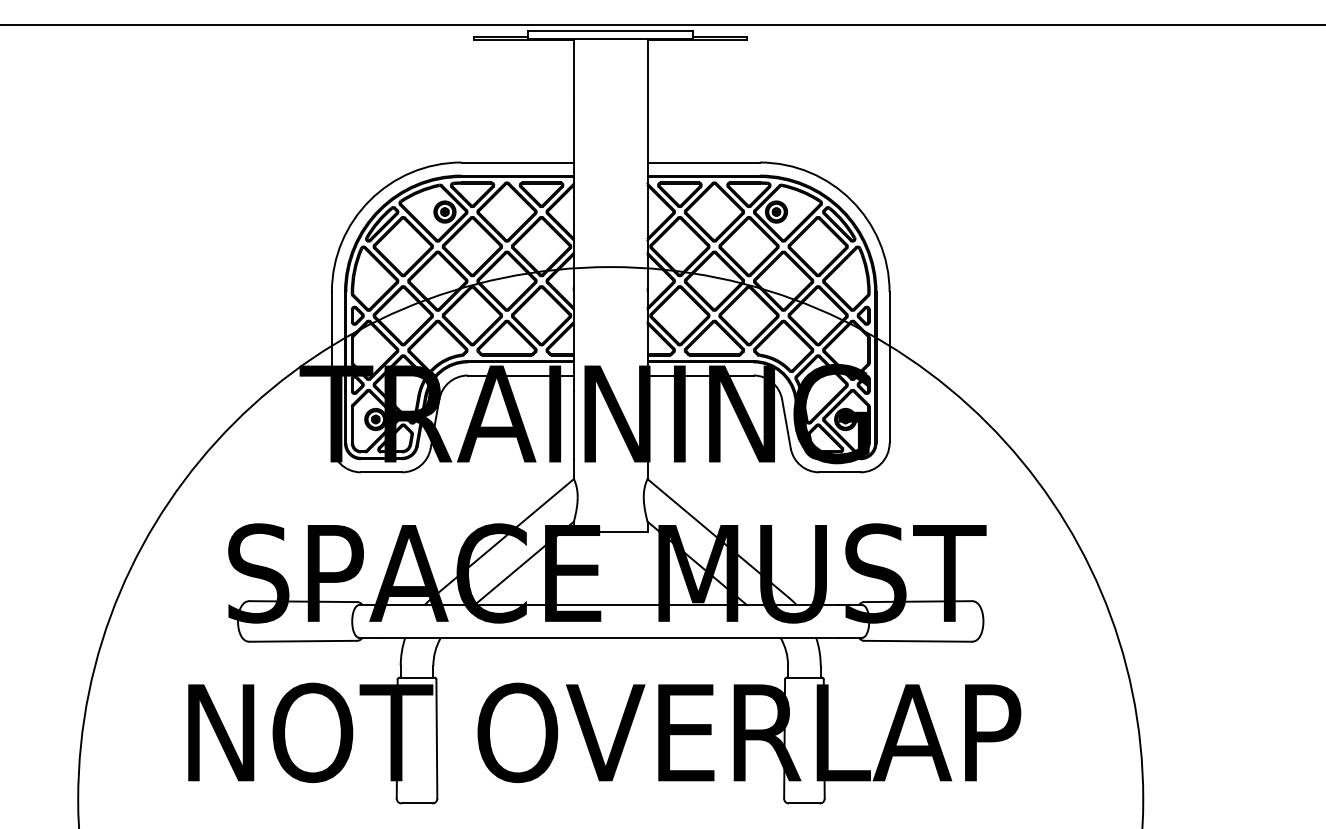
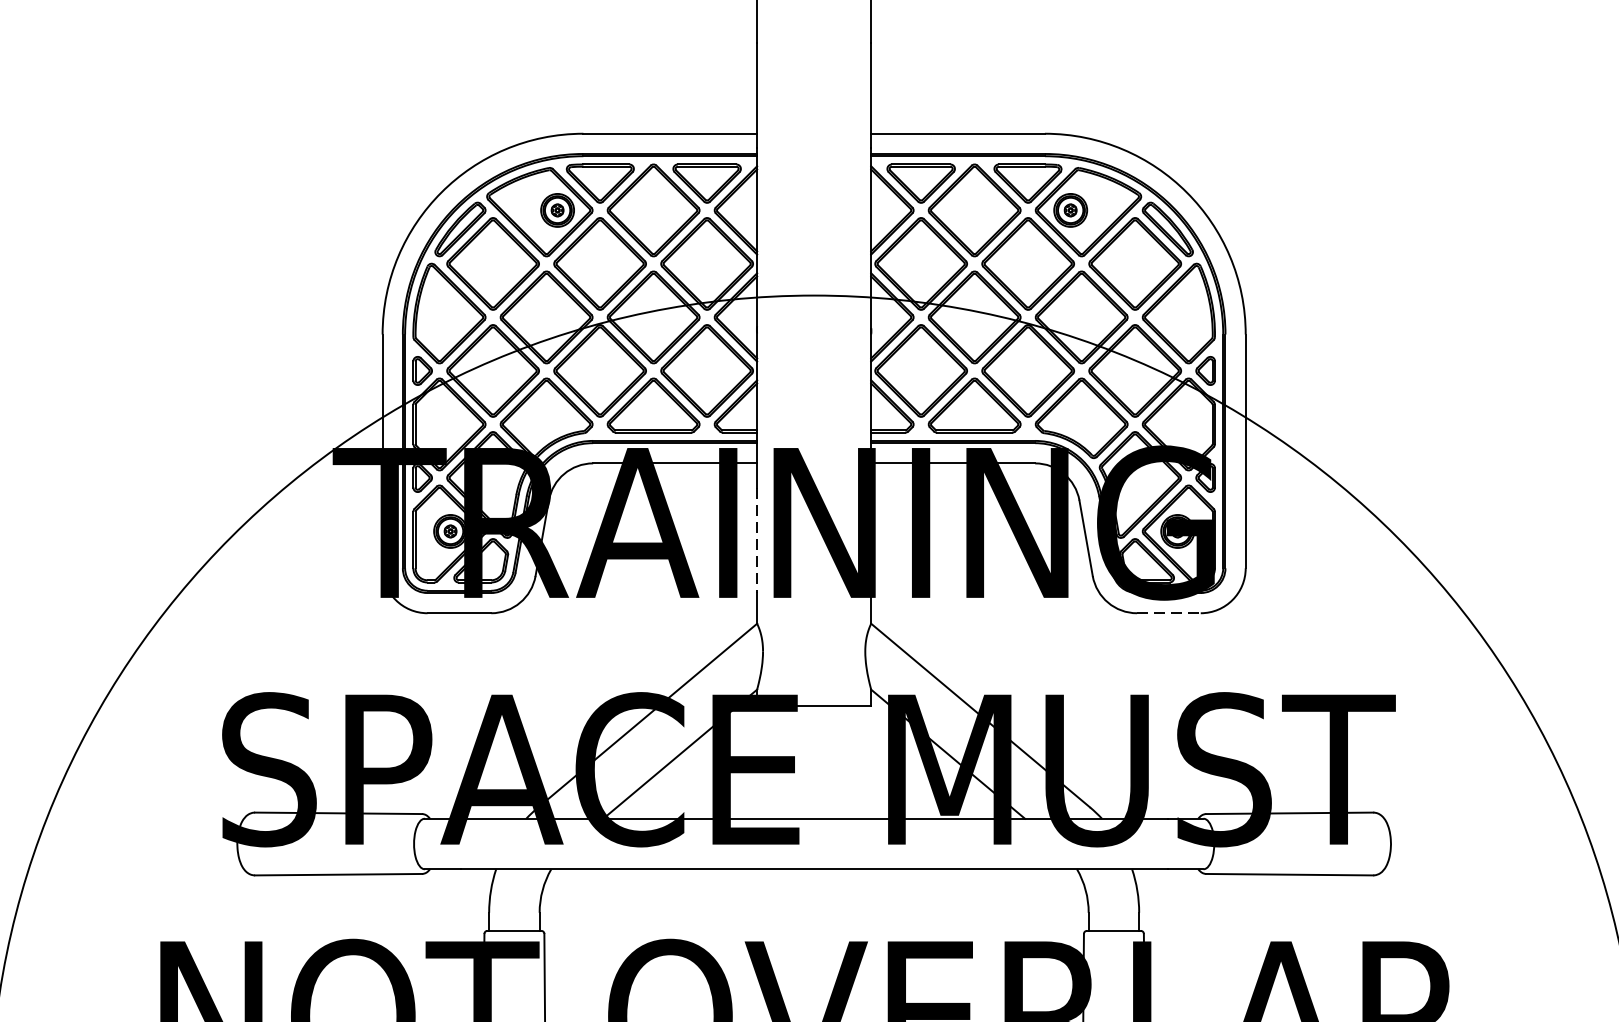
line: (573, 425) -> (756, 540), solid -> dashed
line: (839, 472) -> (1168, 613), solid -> dashed

